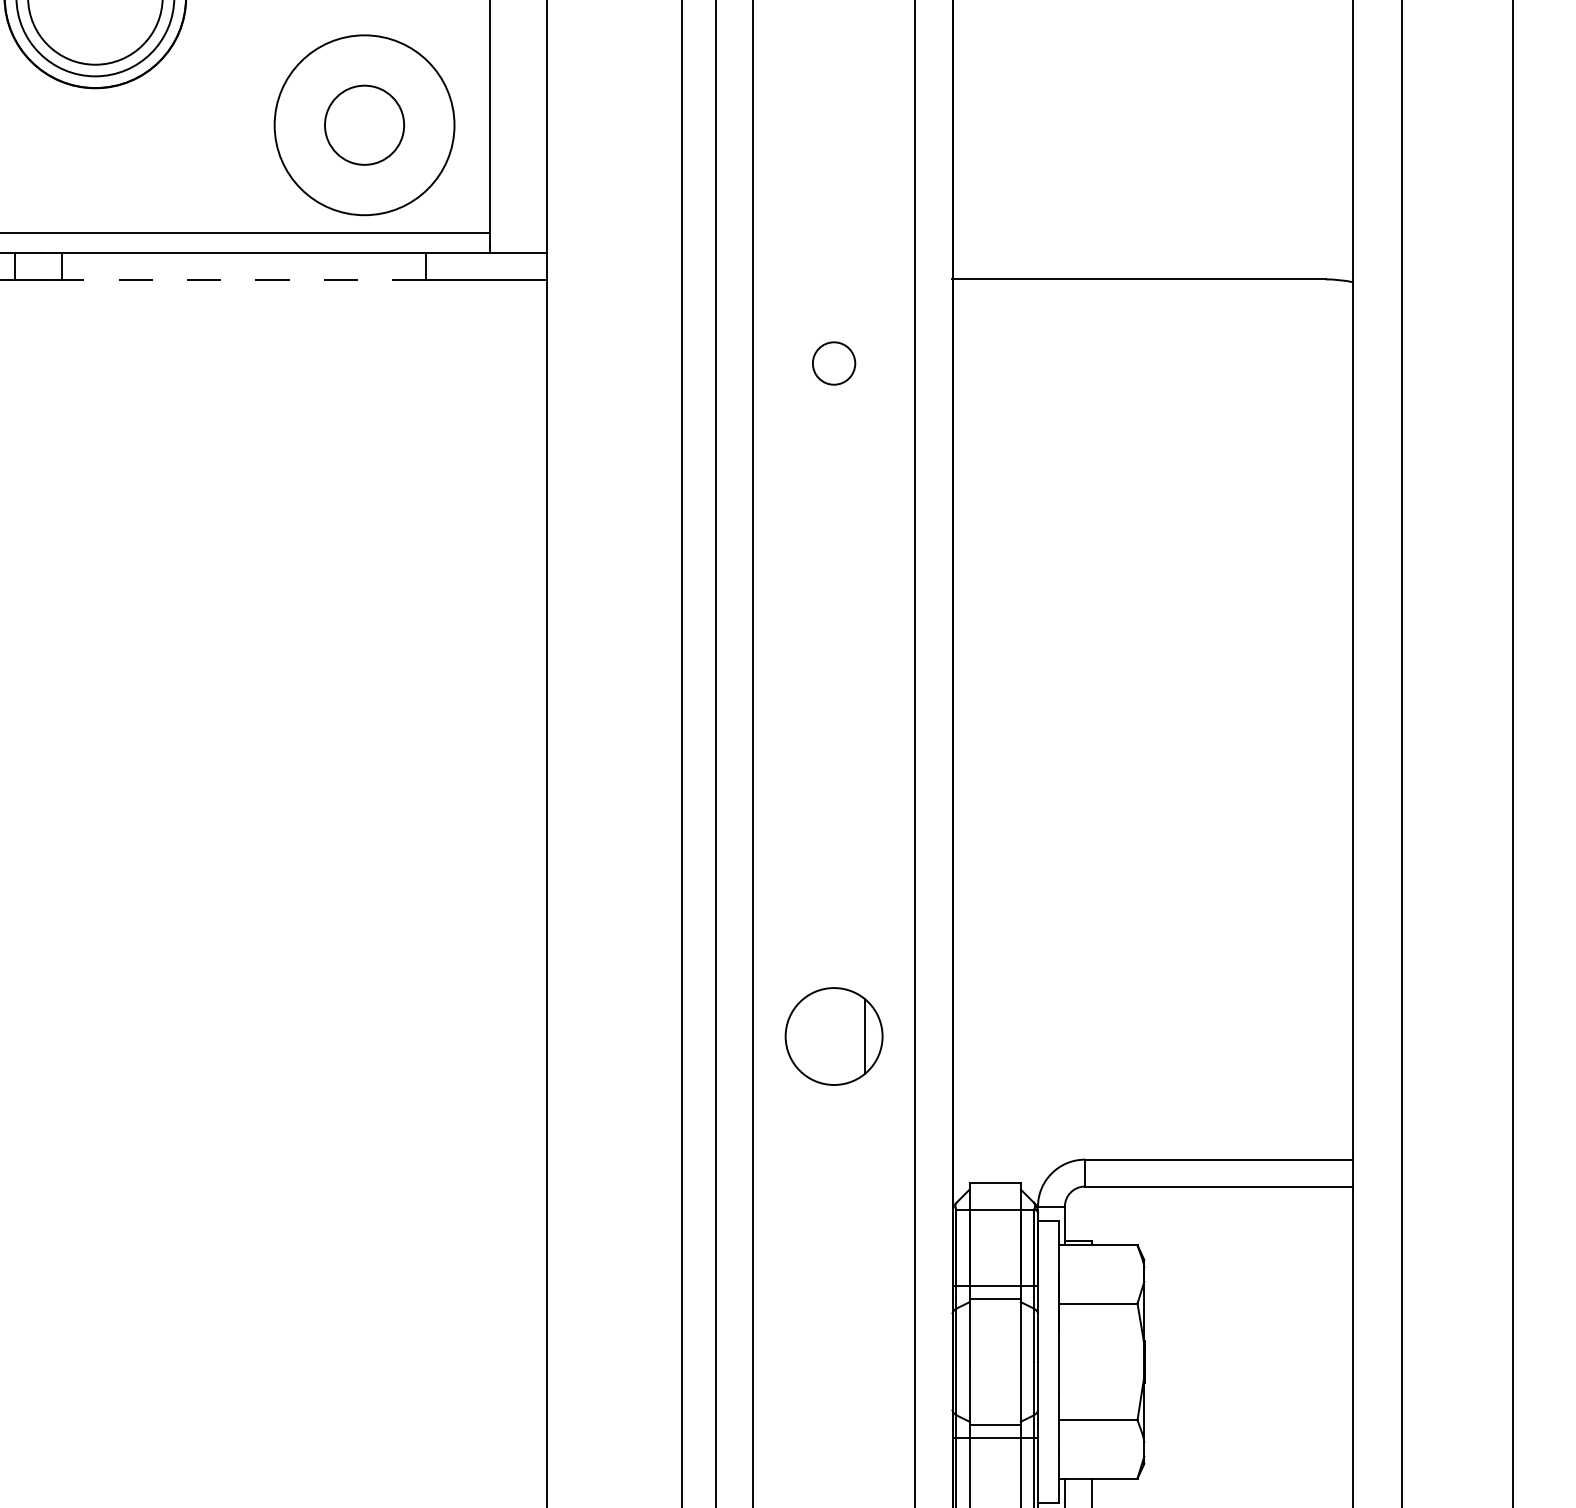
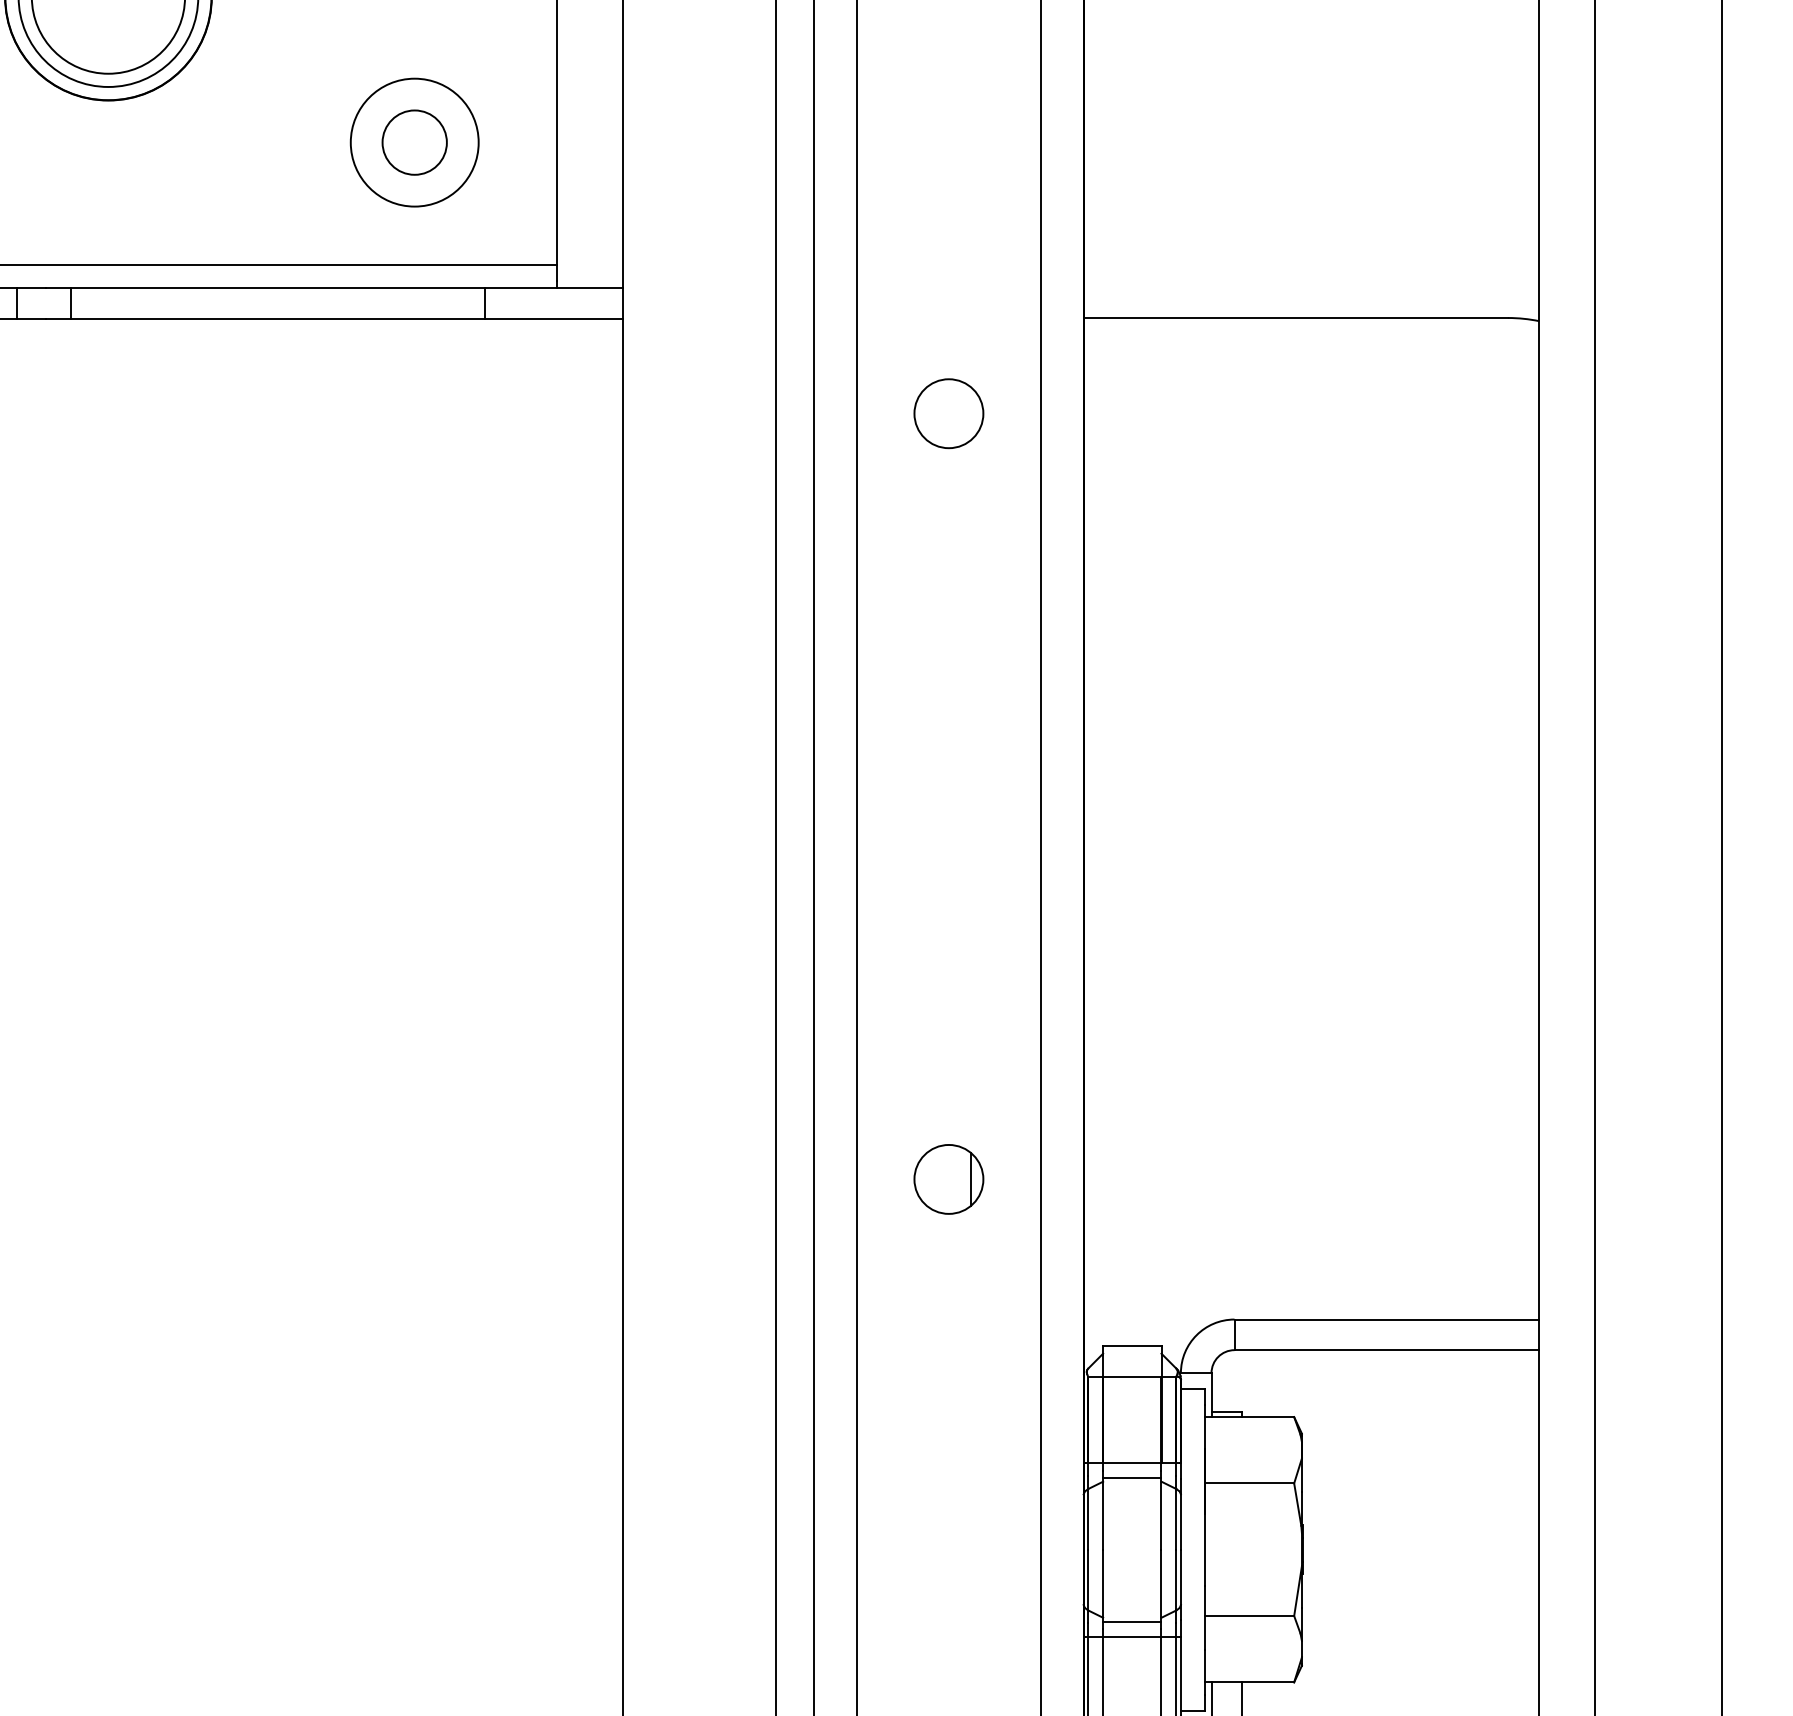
circle: (364, 125) -> (414, 142), size x0.62
circle: (364, 125) -> (414, 142), size x0.71
line: (244, 280) -> (278, 319), dashed -> solid
circle: (833, 363) -> (948, 413), size x1.43
part: (833, 1036) -> (948, 1179), size x0.62

